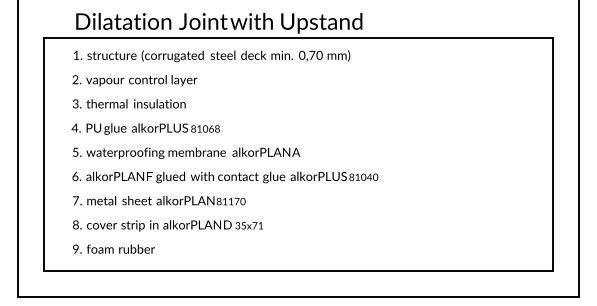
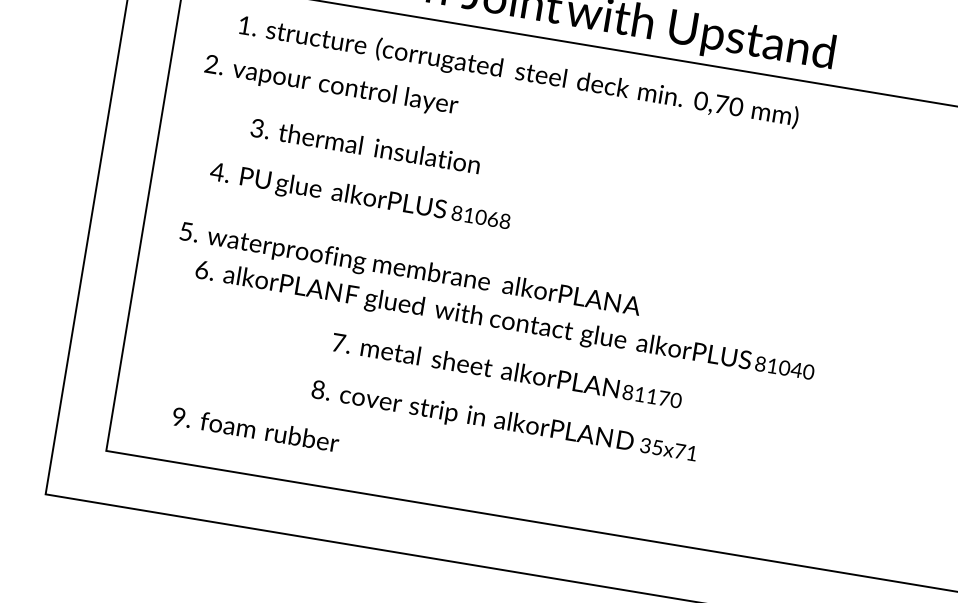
text: (134, 80) -> (330, 85), moved
text: (128, 103) -> (364, 145), moved
text: (186, 152) -> (410, 269), moved
text: (159, 200) -> (507, 370), moved
text: (167, 225) -> (503, 421), moved

